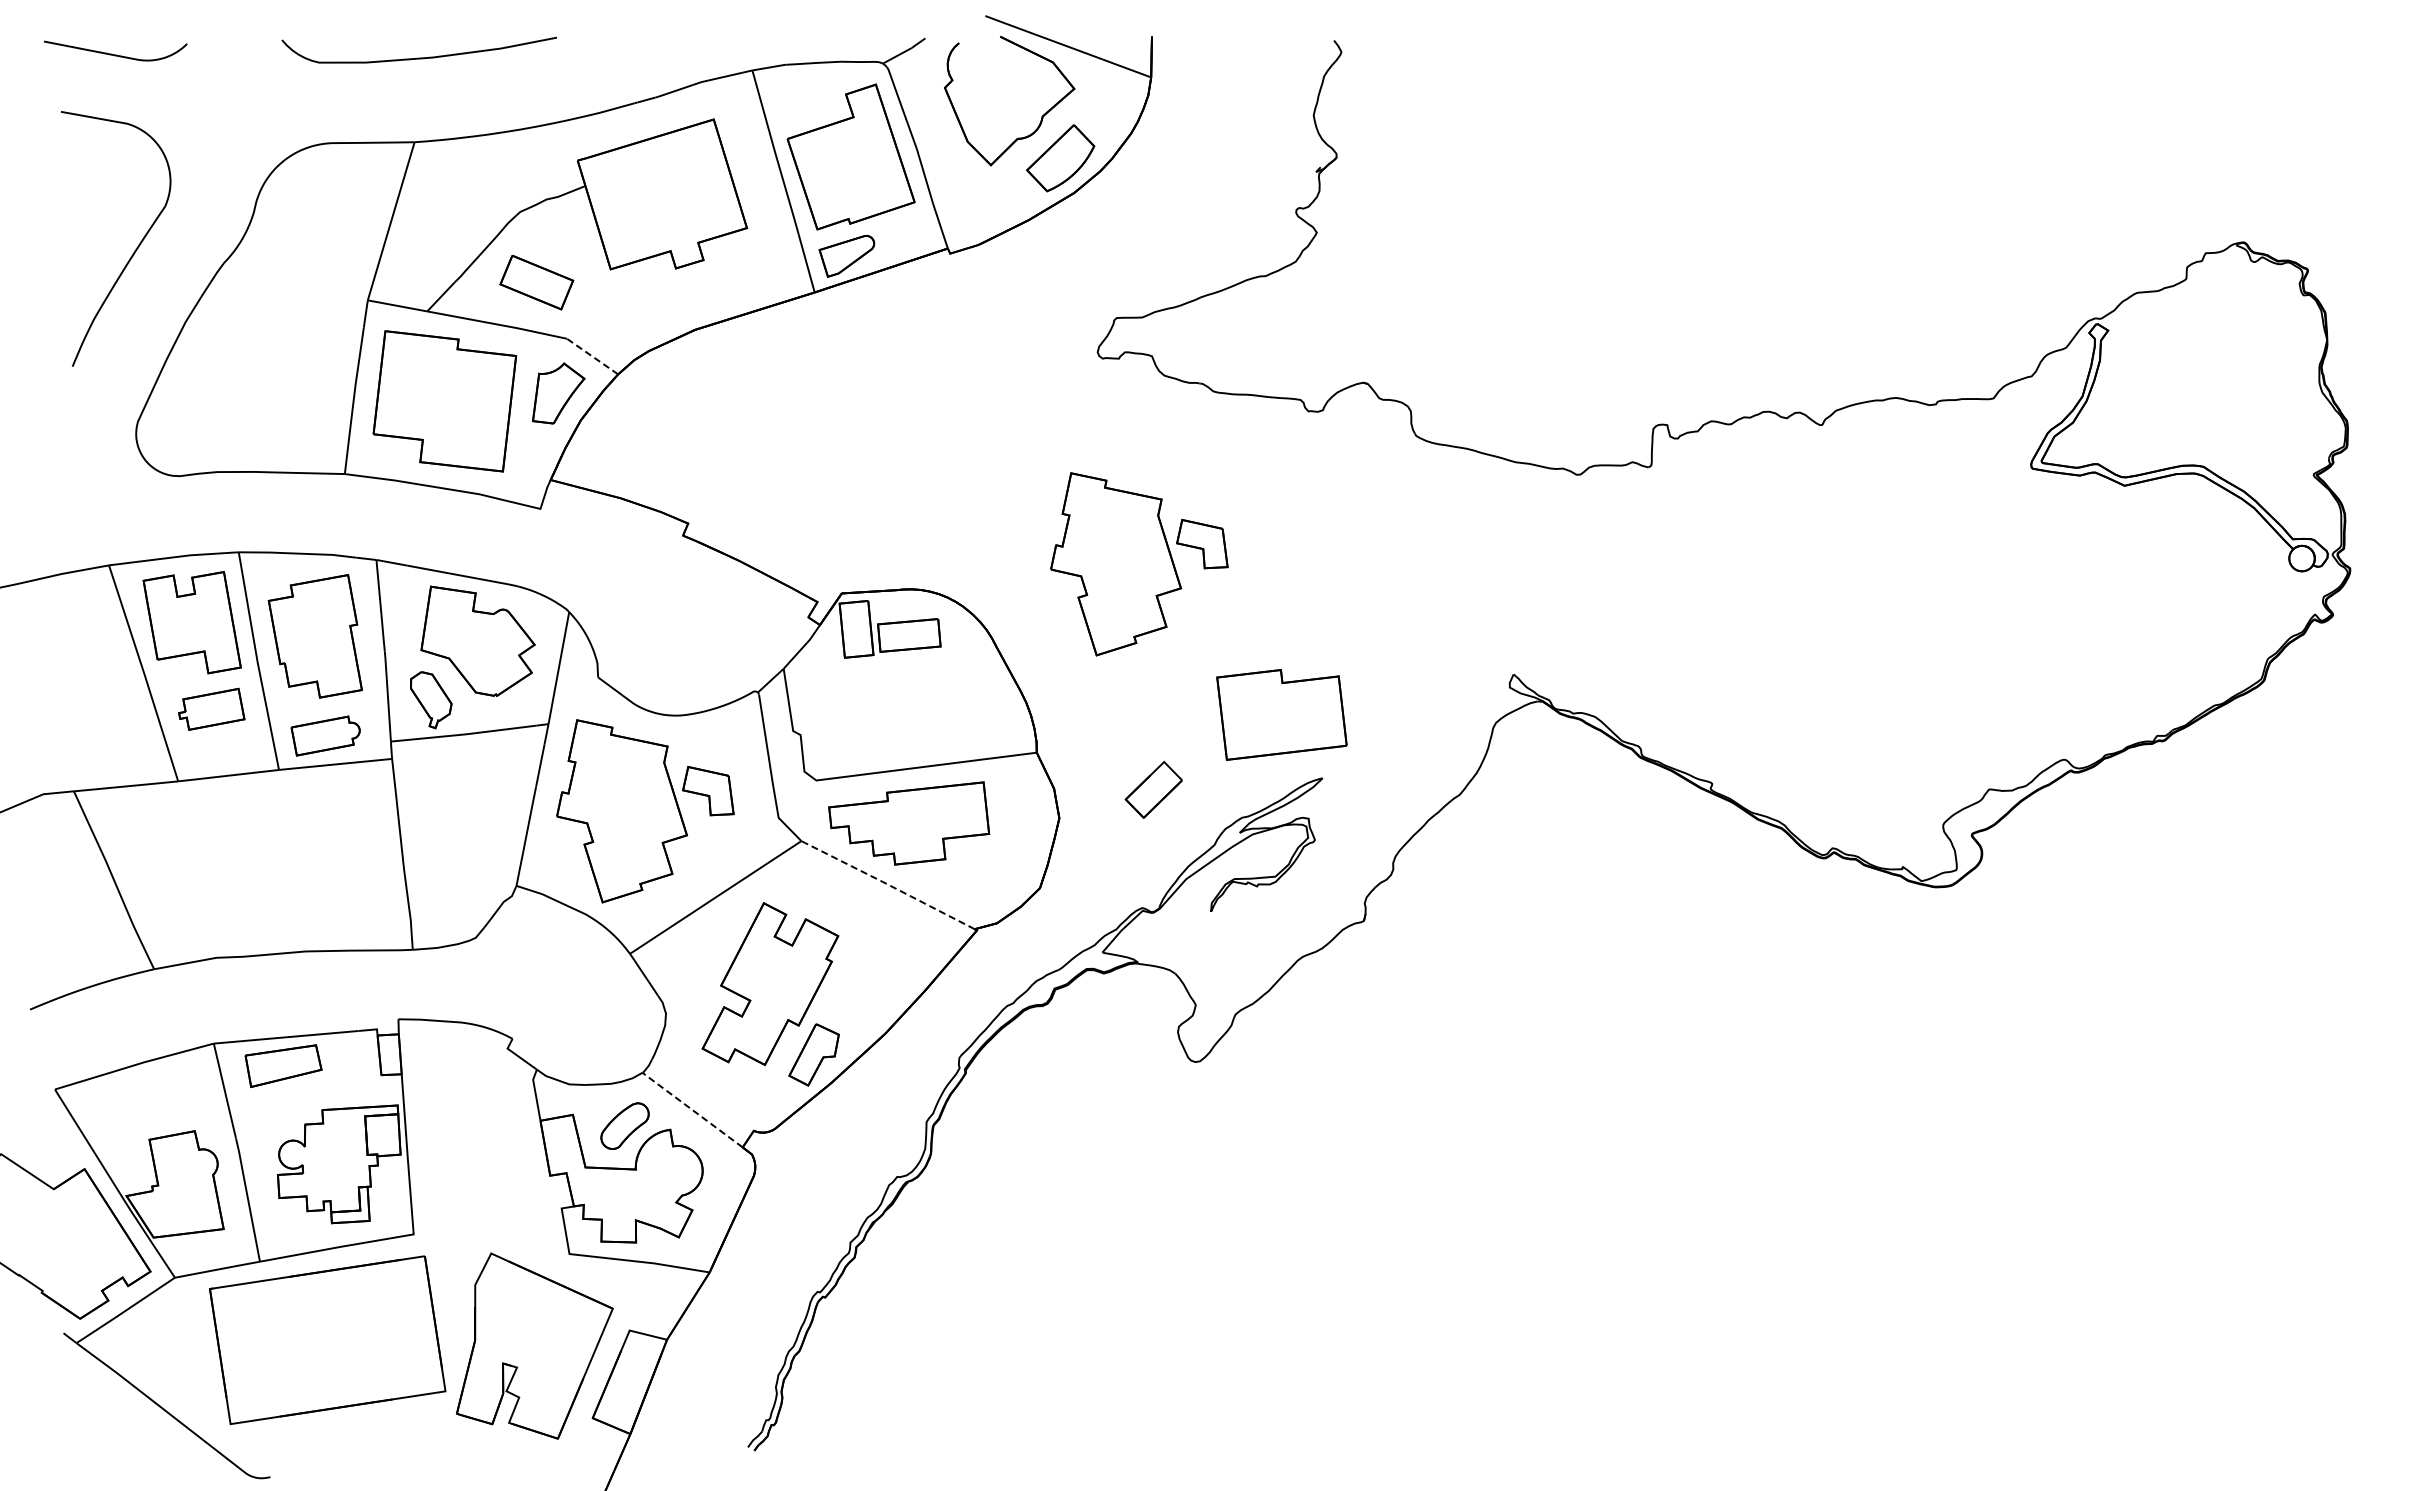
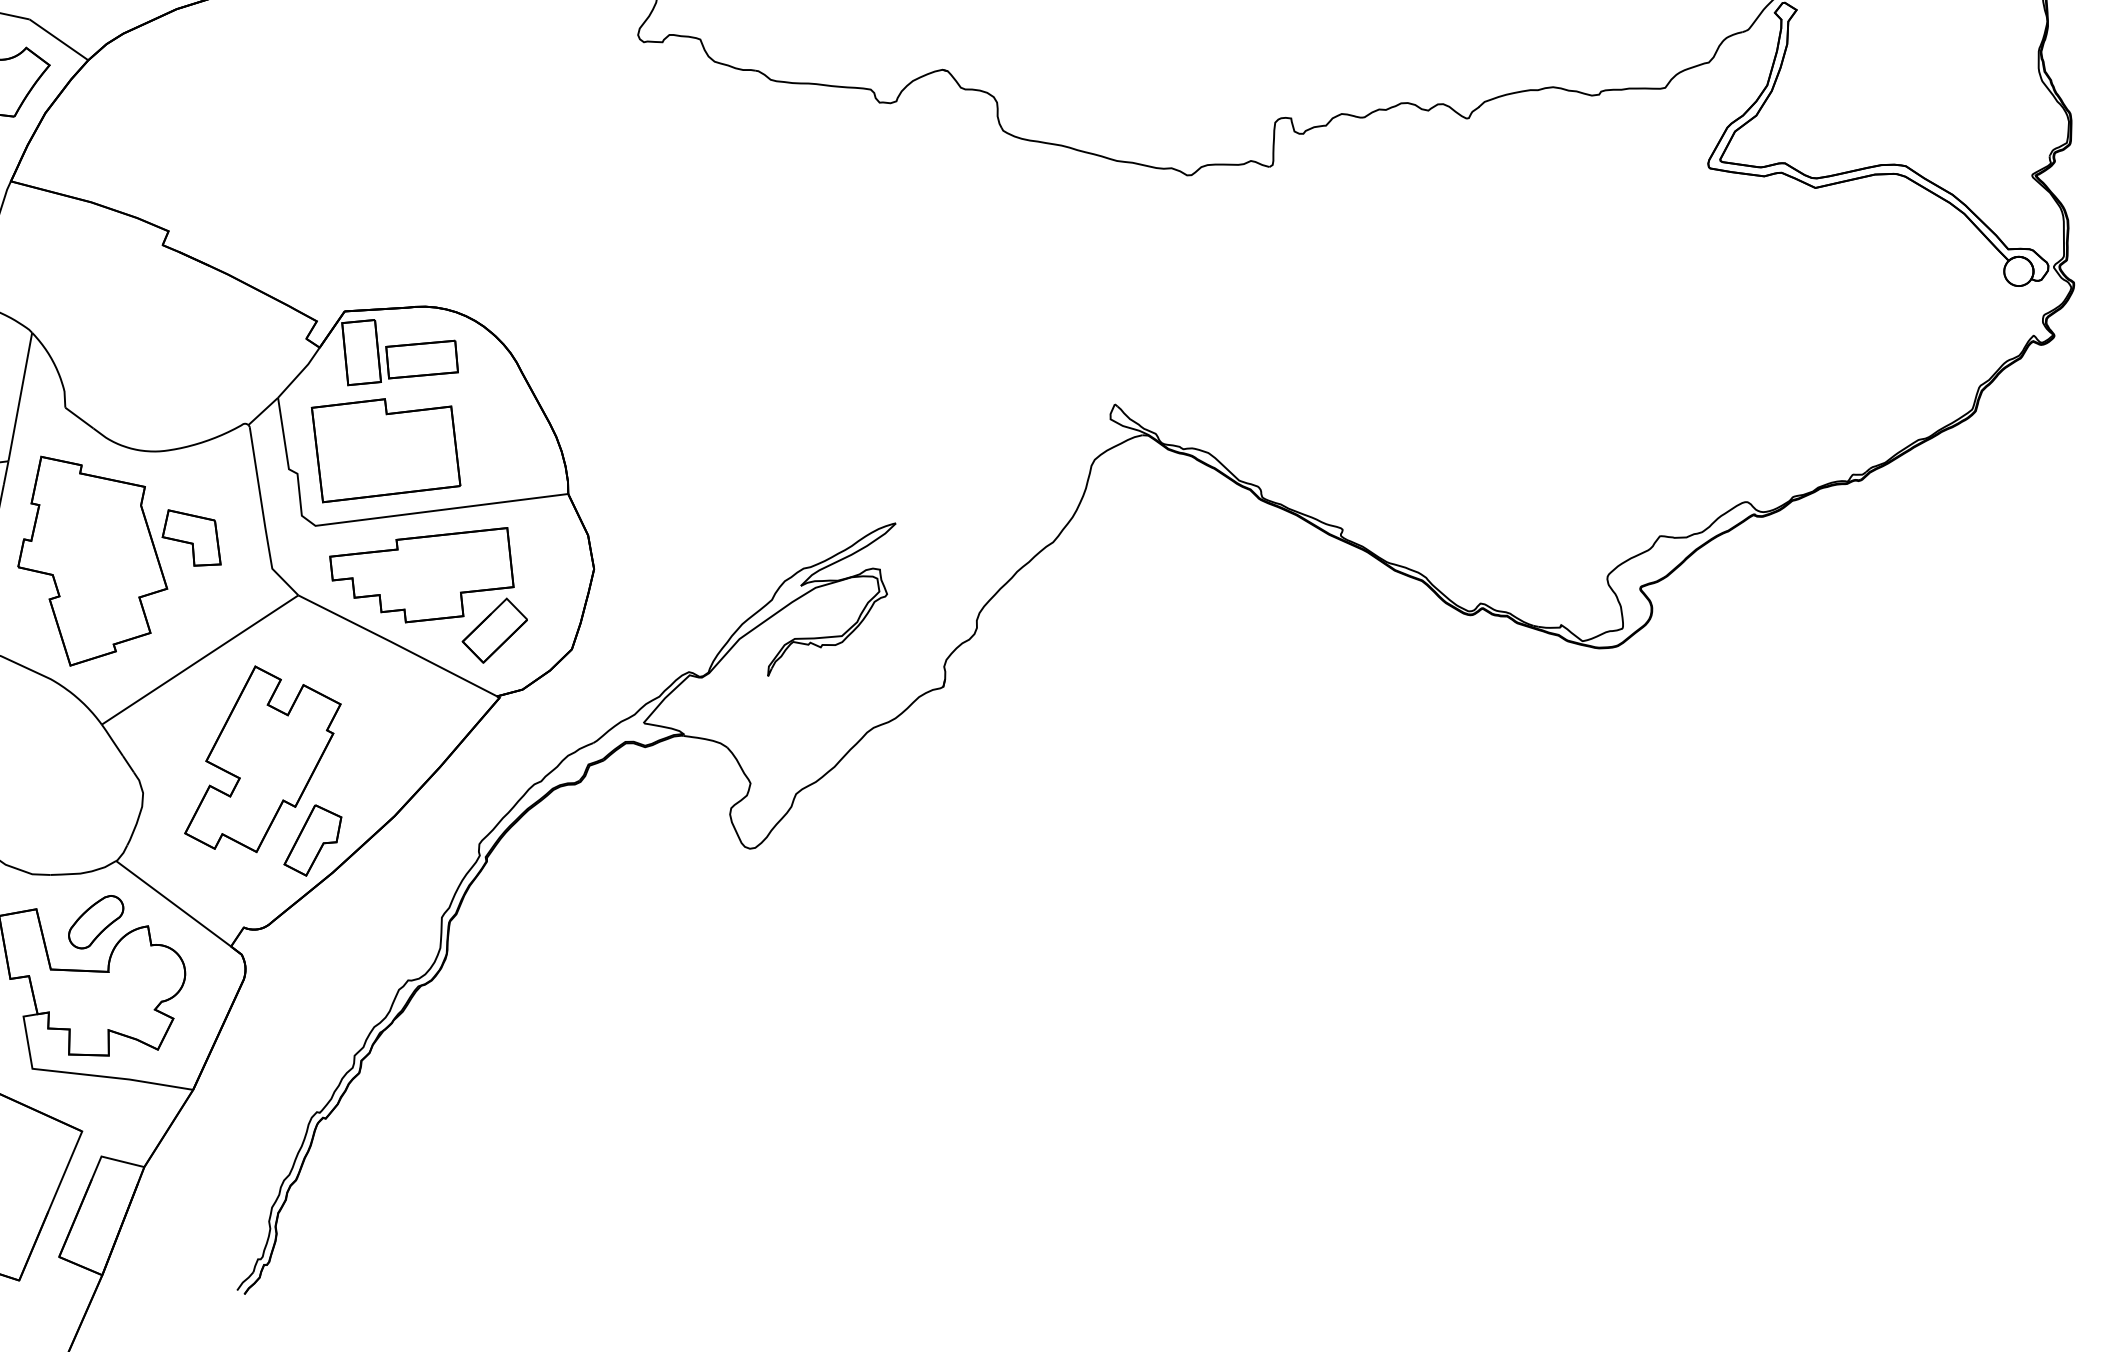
line: (592, 356) -> (58, 39), dashed -> solid
part: (1139, 564) -> (686, 278), removed
part: (1281, 714) -> (385, 450), moved
part: (1153, 789) -> (494, 630), moved
line: (886, 883) -> (395, 643), dashed -> solid
line: (692, 1109) -> (173, 903), dashed -> solid

